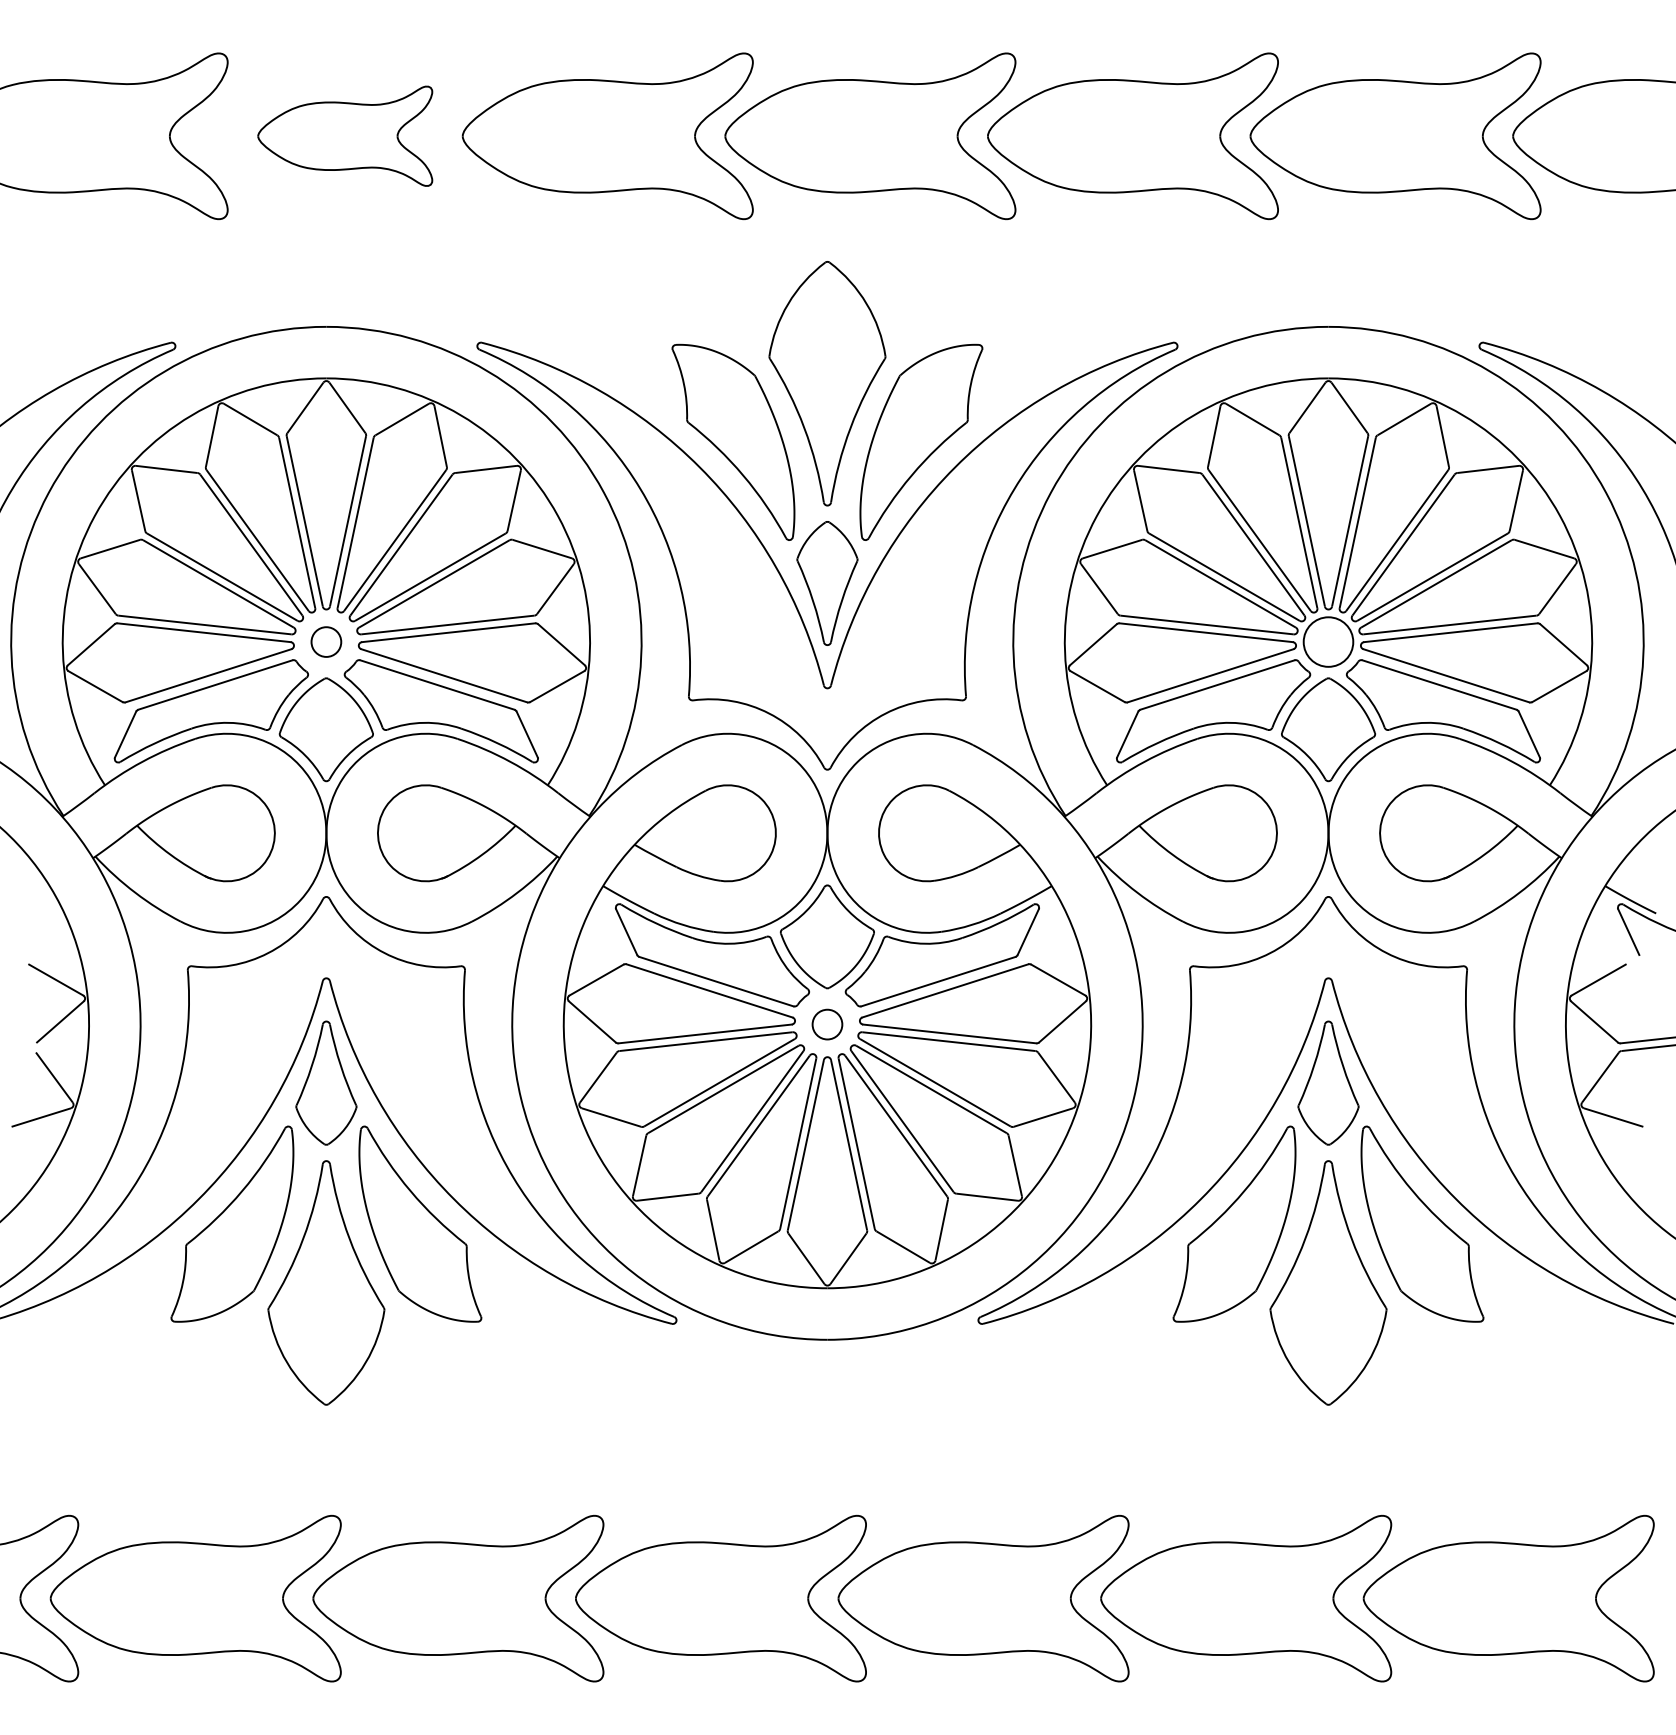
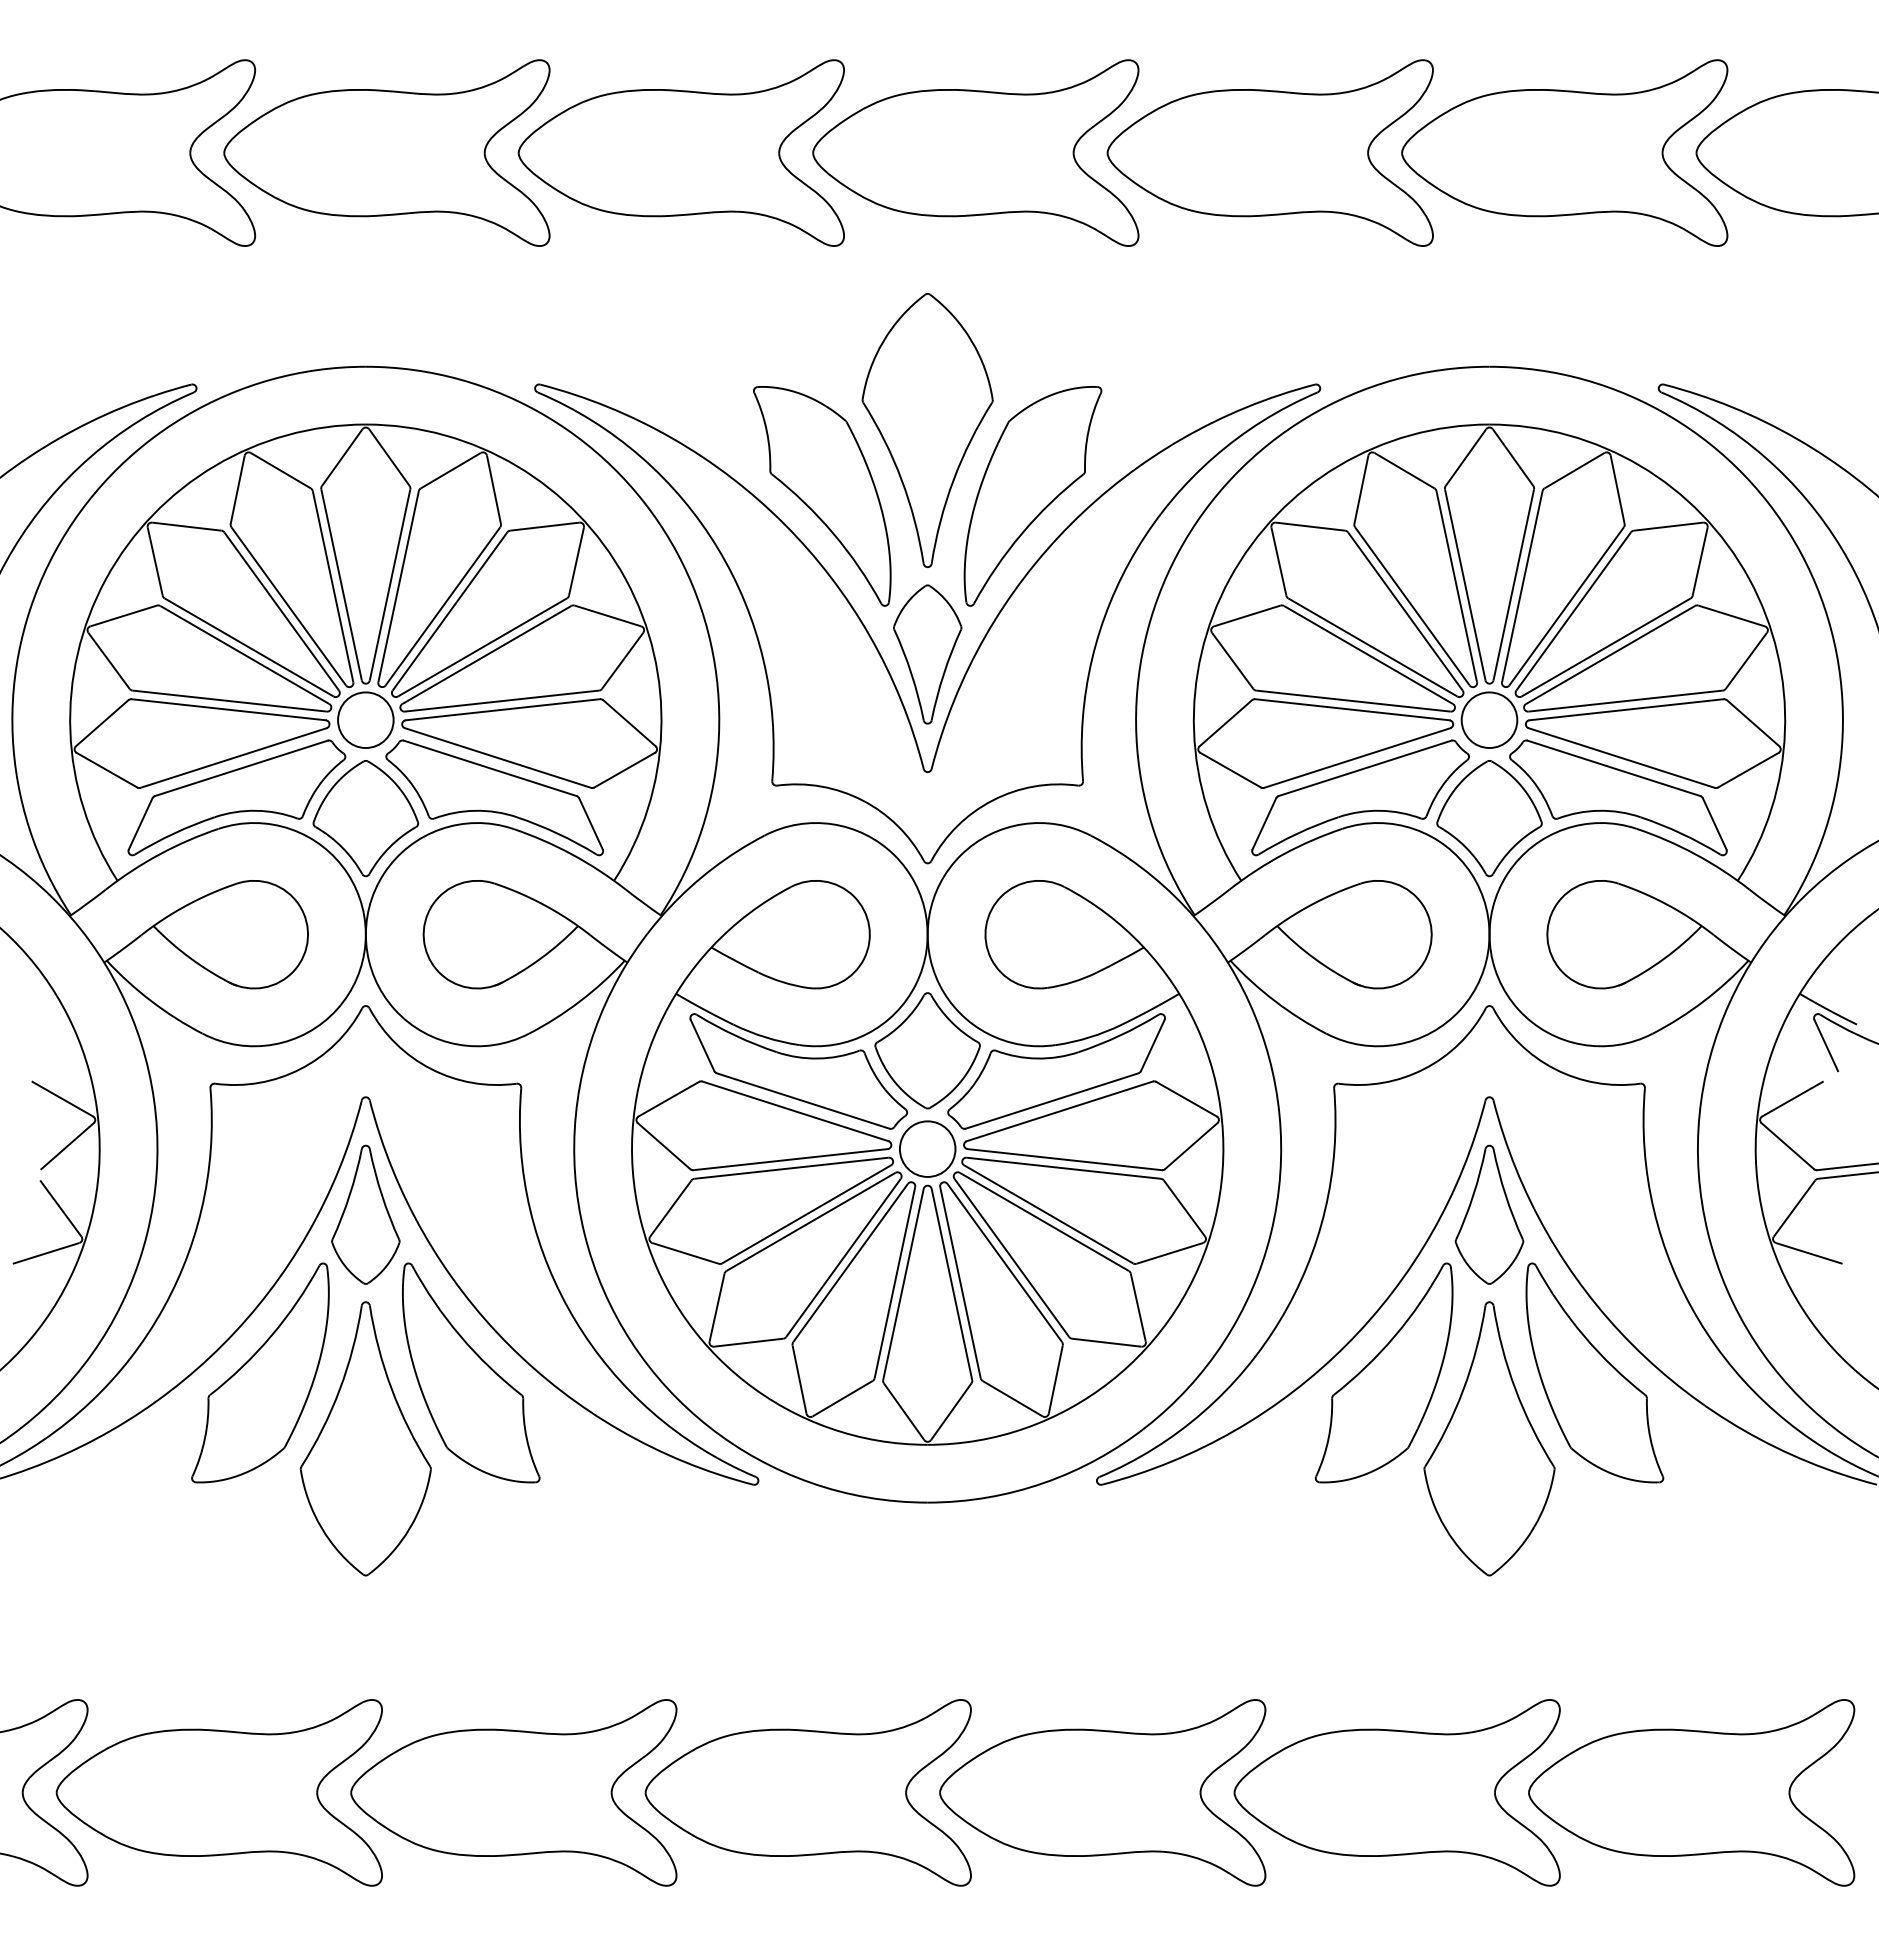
part: (344, 135) -> (386, 152), size x1.67
circle: (326, 642) -> (365, 720), size x1.67
circle: (827, 1024) -> (927, 1148), size x1.67

